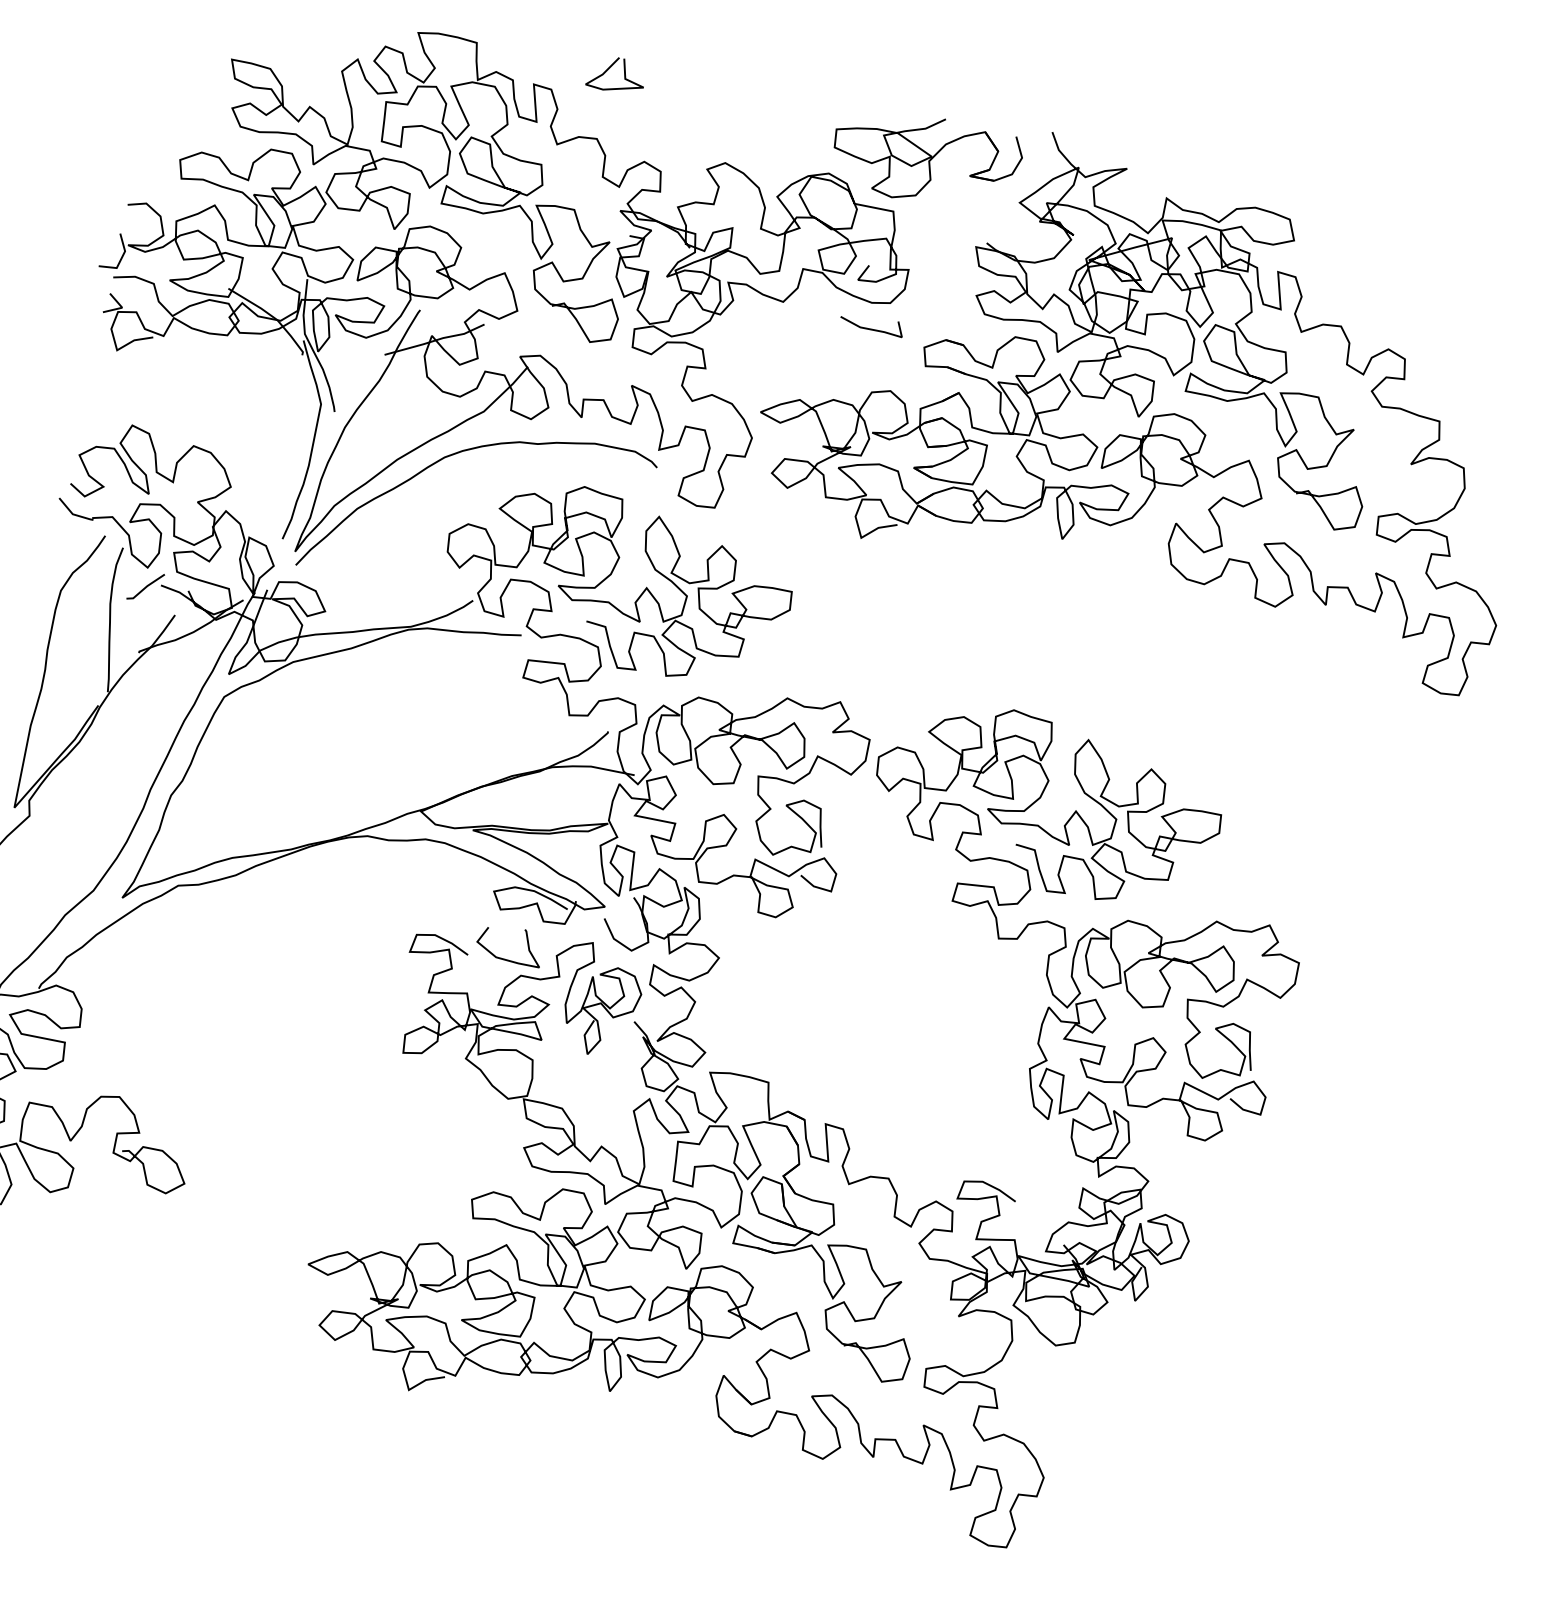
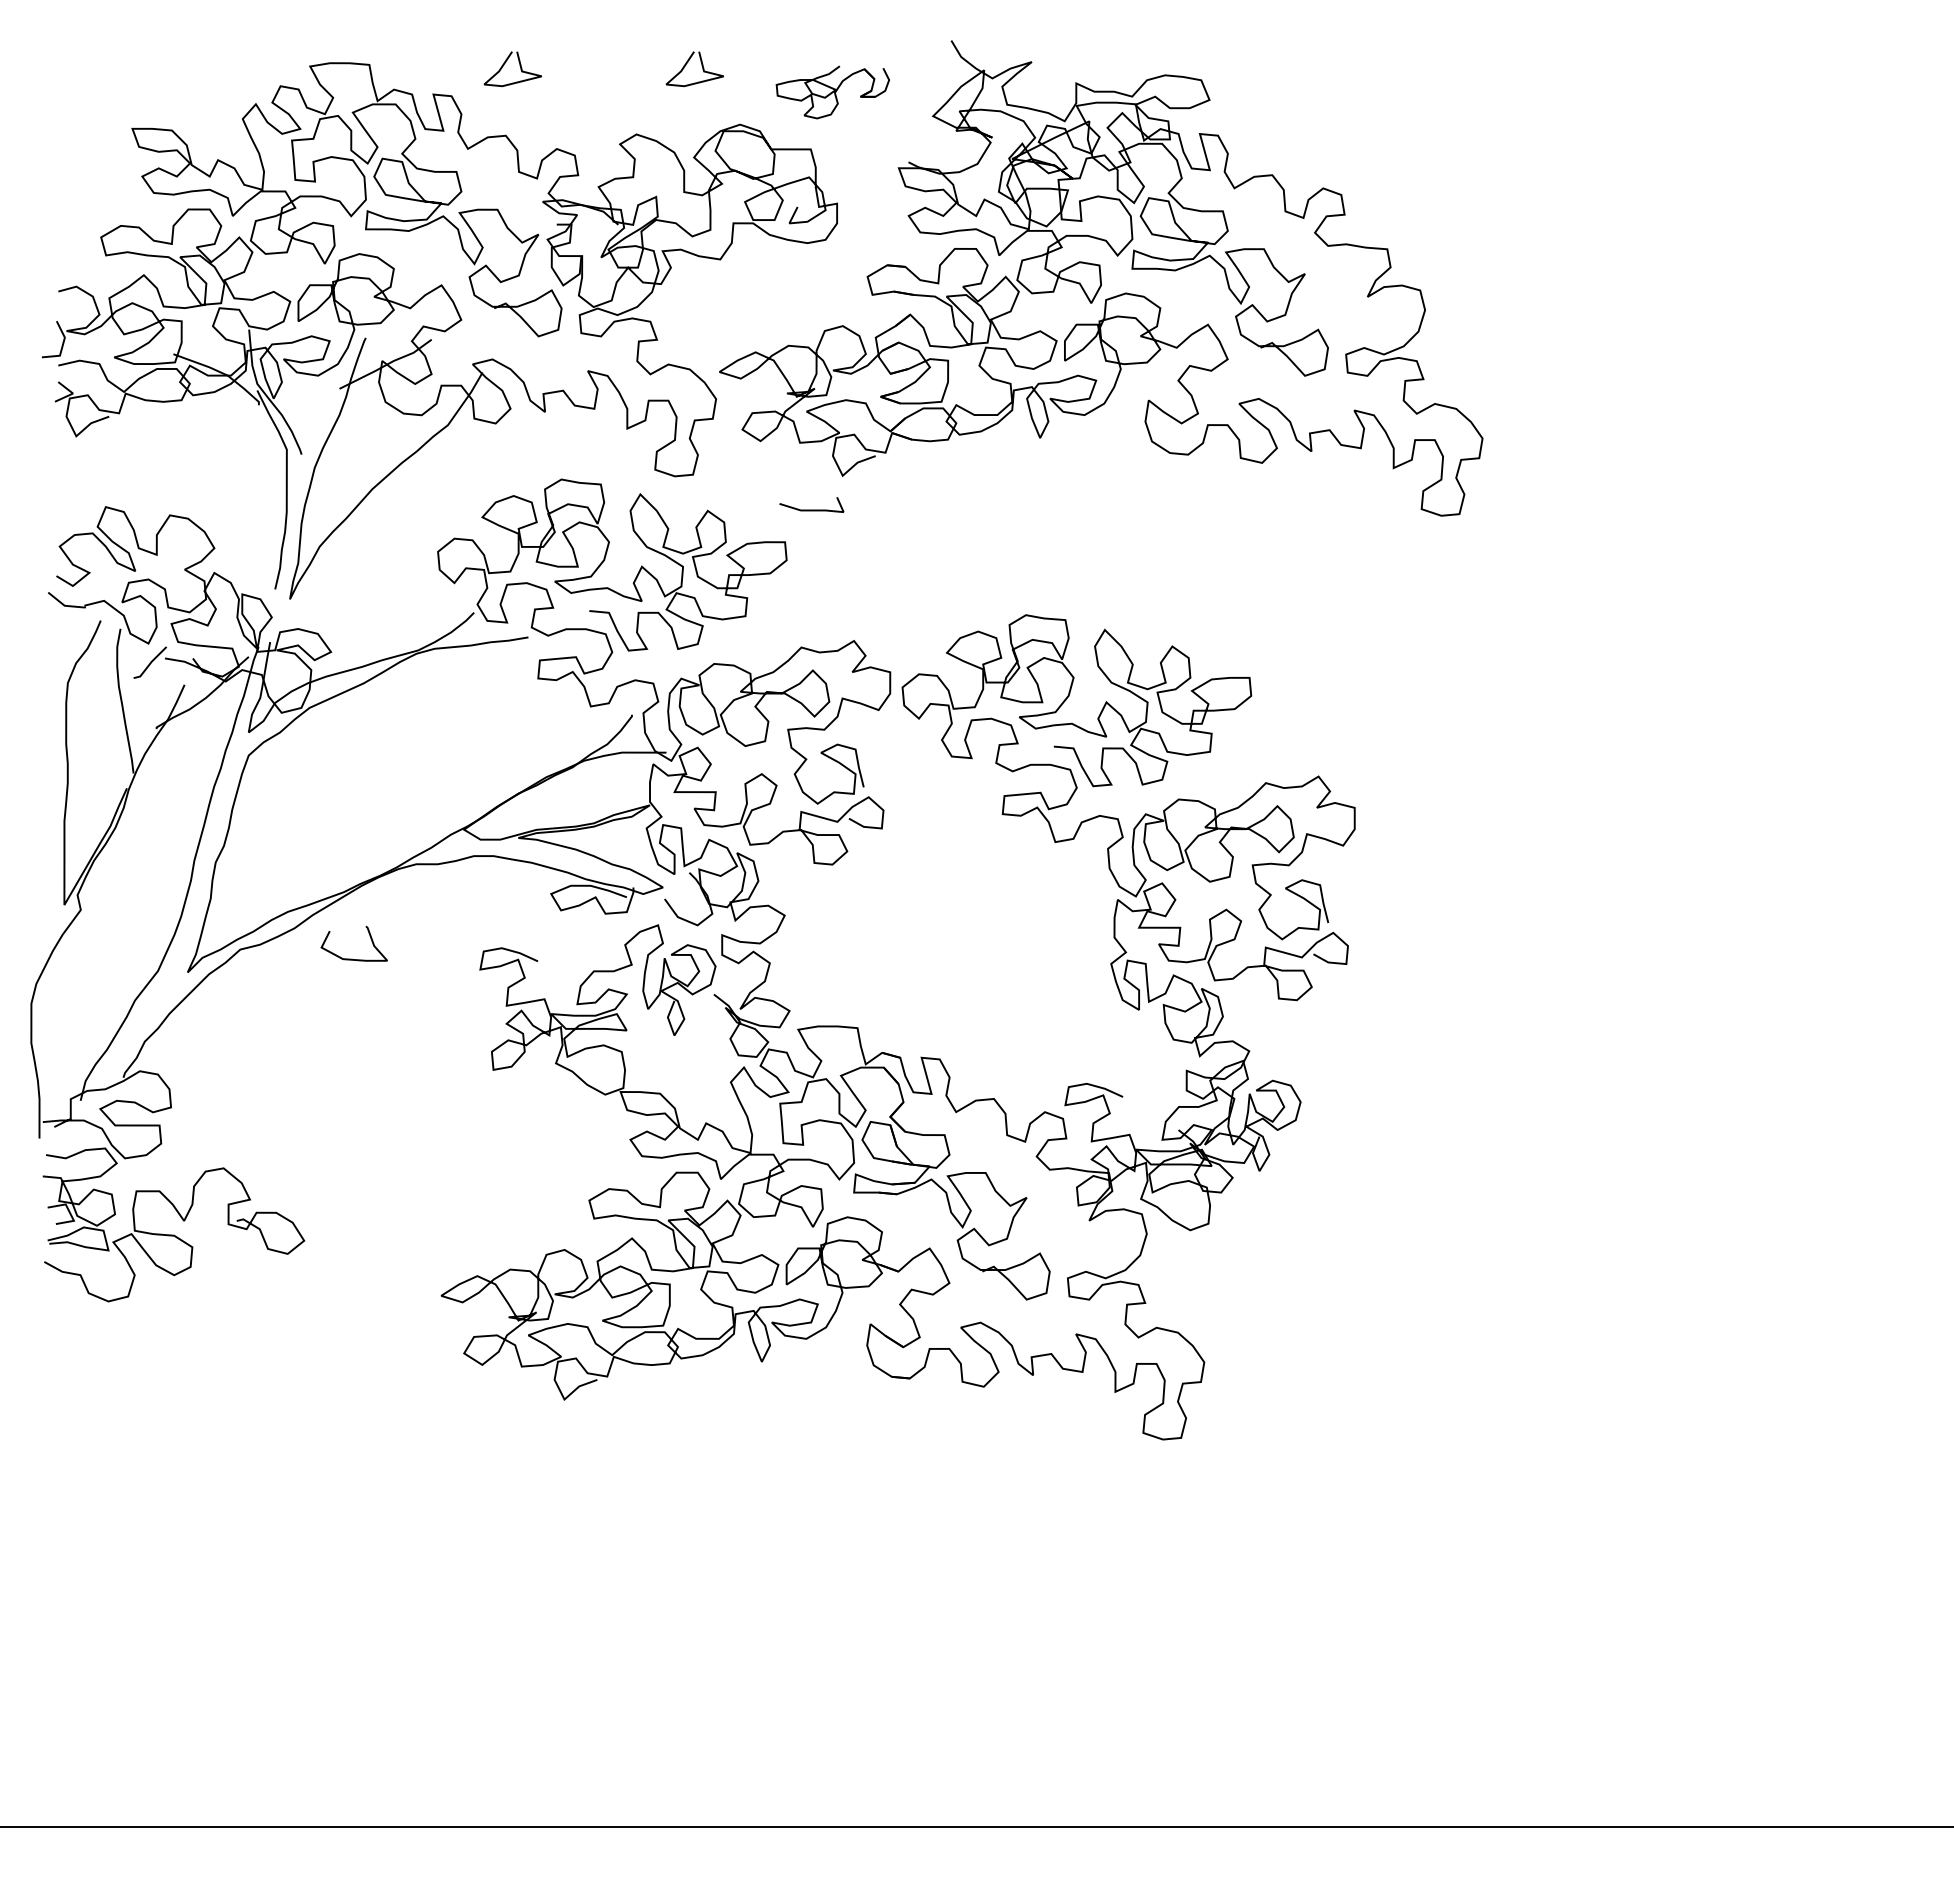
curve: (802, 108) -> (701, 66), added
part: (925, 159) -> (832, 92), size x0.6
line: (870, 328) -> (811, 509), moved
curve: (456, 454) -> (429, 472), removed
curve: (505, 958) -> (352, 958), moved

